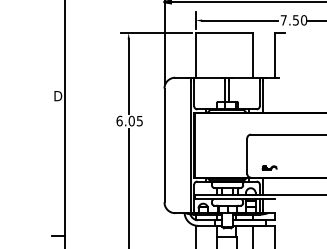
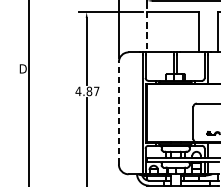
line: (195, 55) -> (146, 32), solid -> dashed
text: (129, 120) -> (87, 90), 6.05 -> 4.87
line: (164, 145) -> (118, 113), solid -> dashed

